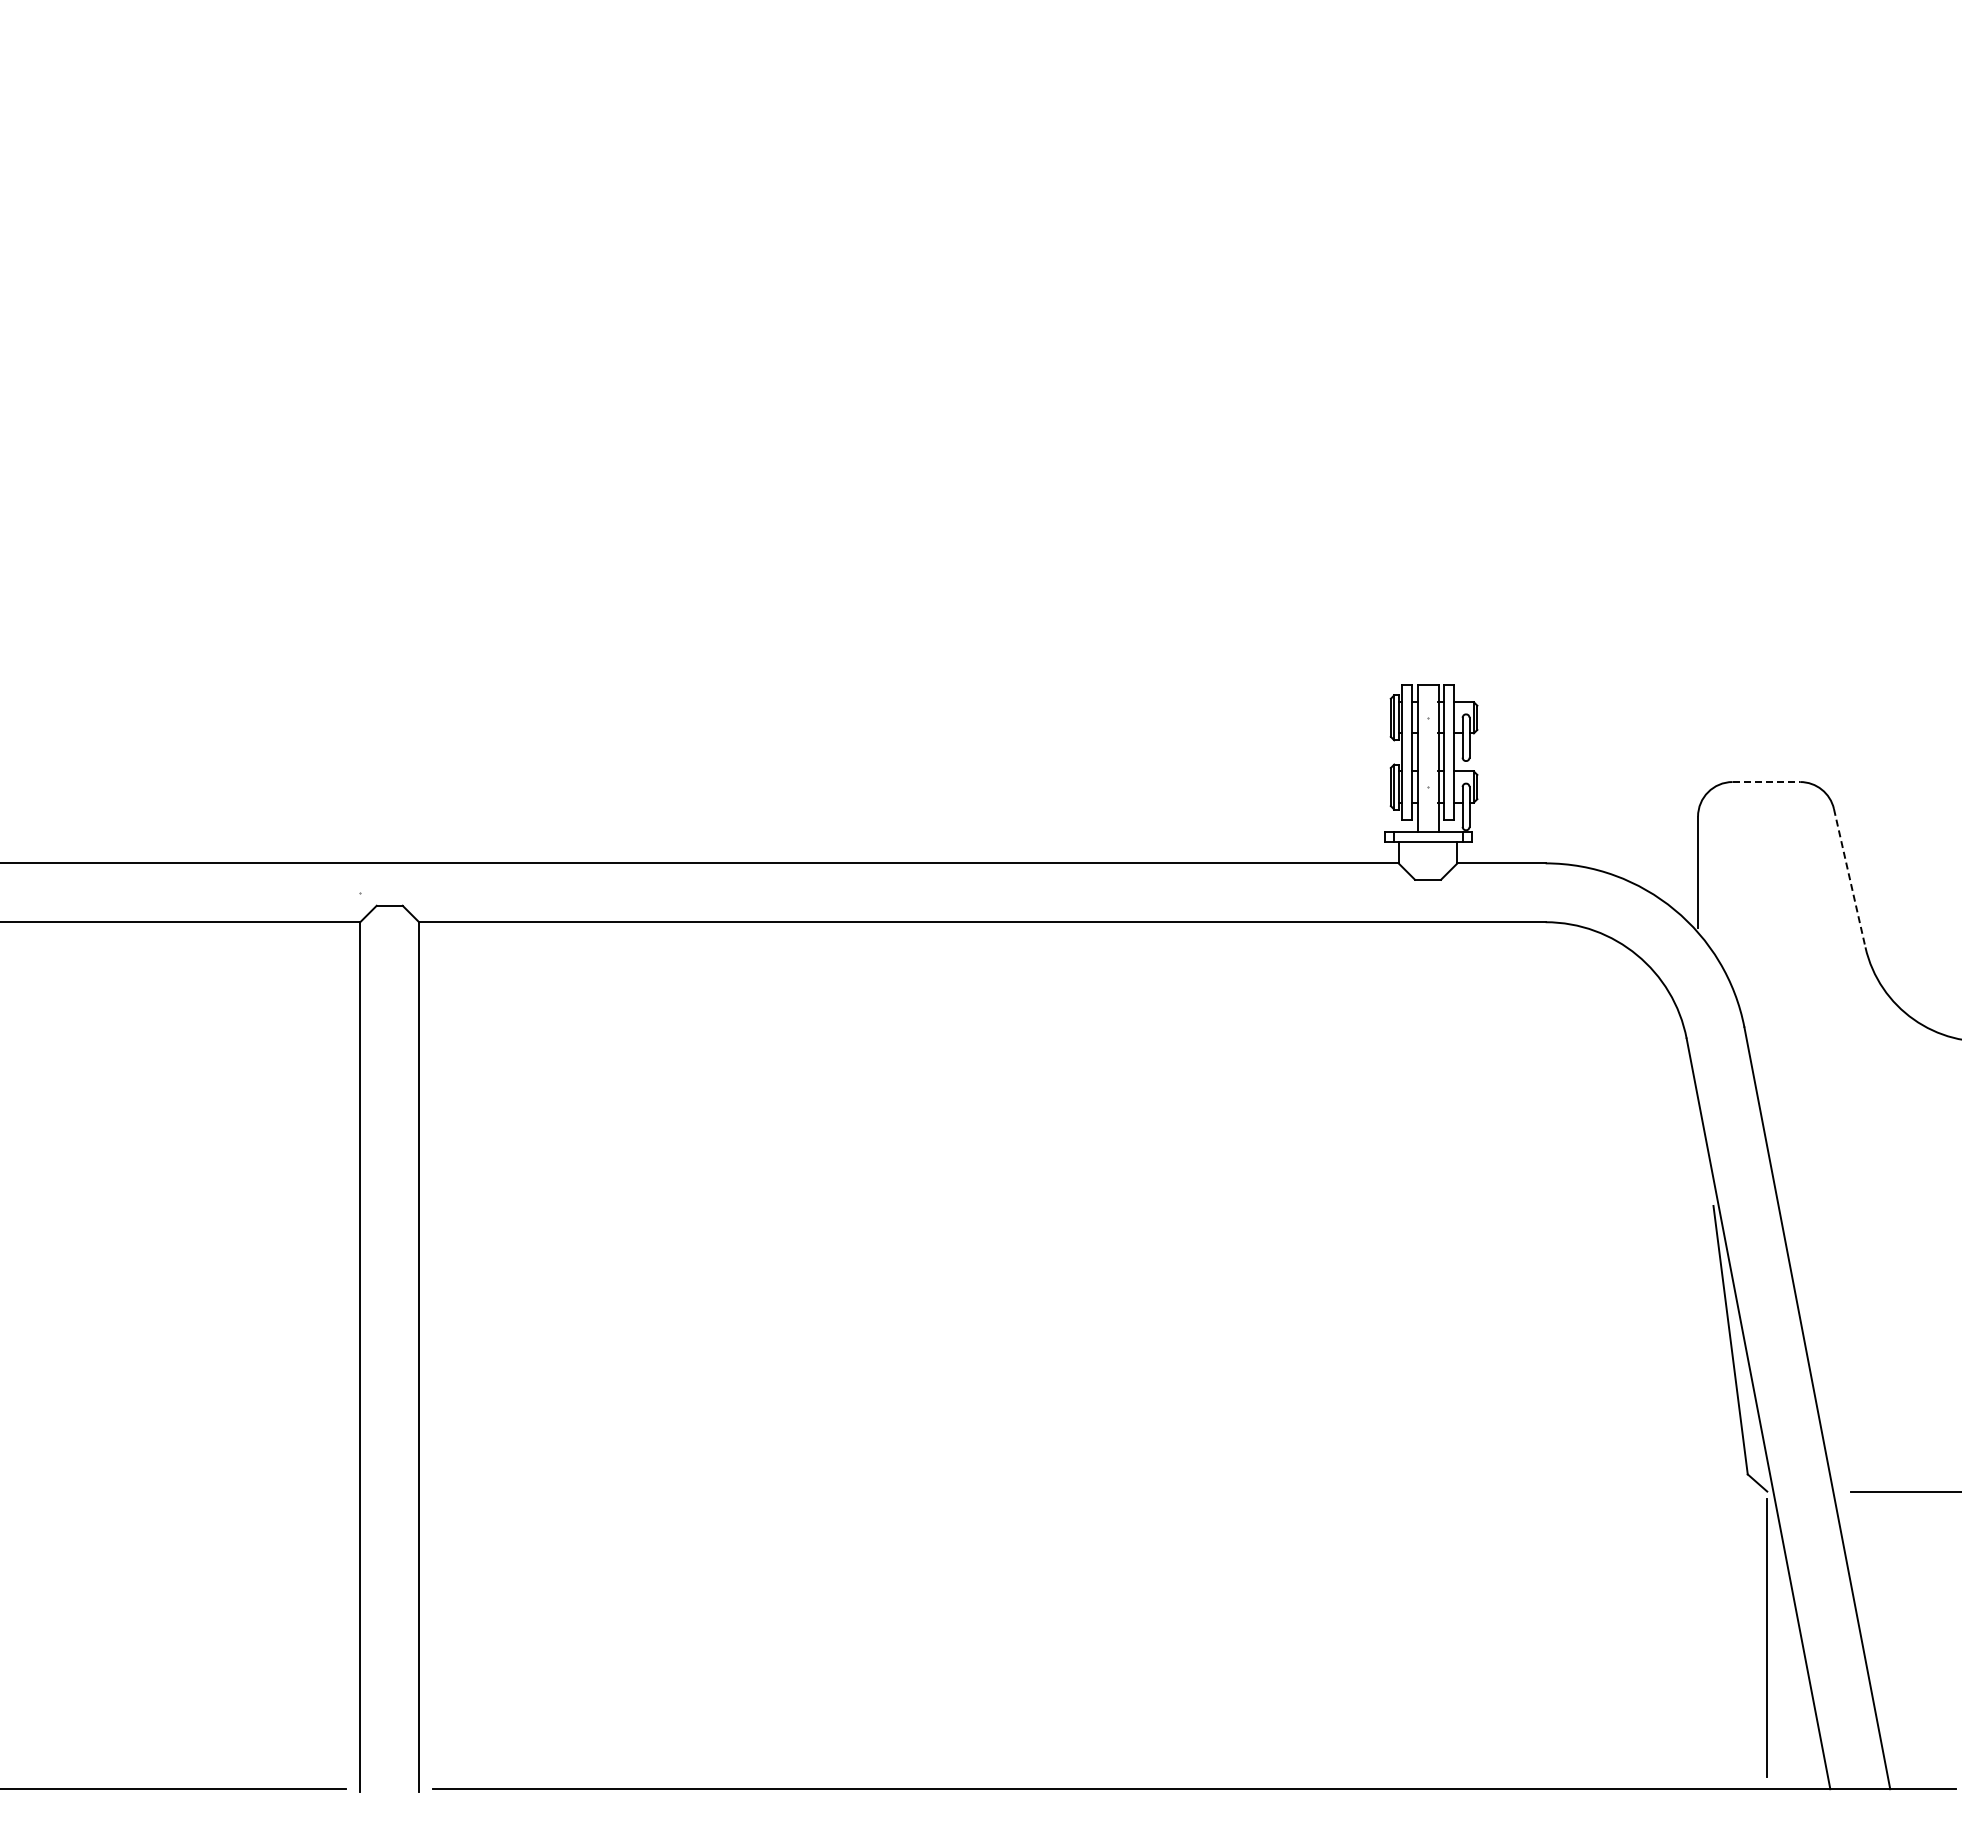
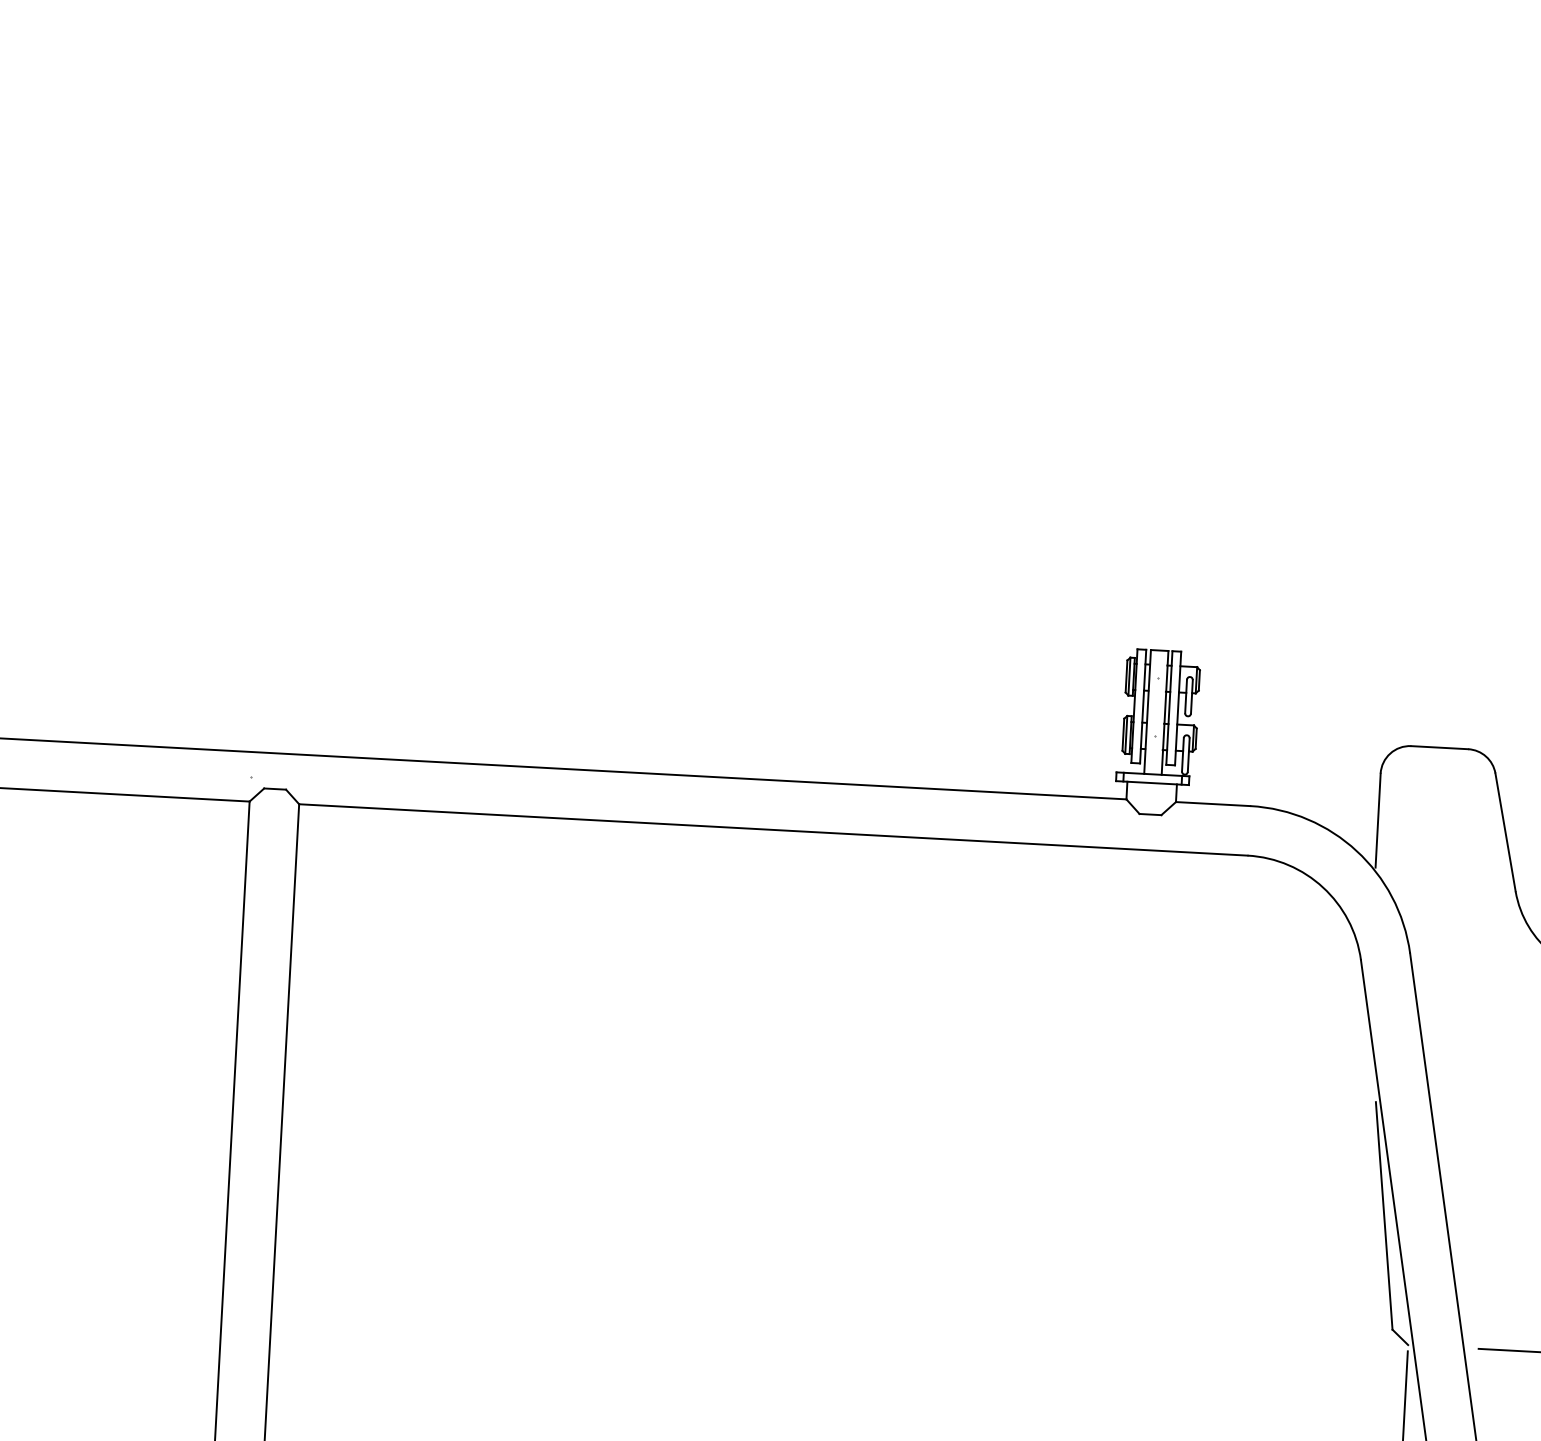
line: (1766, 782) -> (1439, 748), dashed -> solid
line: (1849, 878) -> (1505, 832), dashed -> solid

